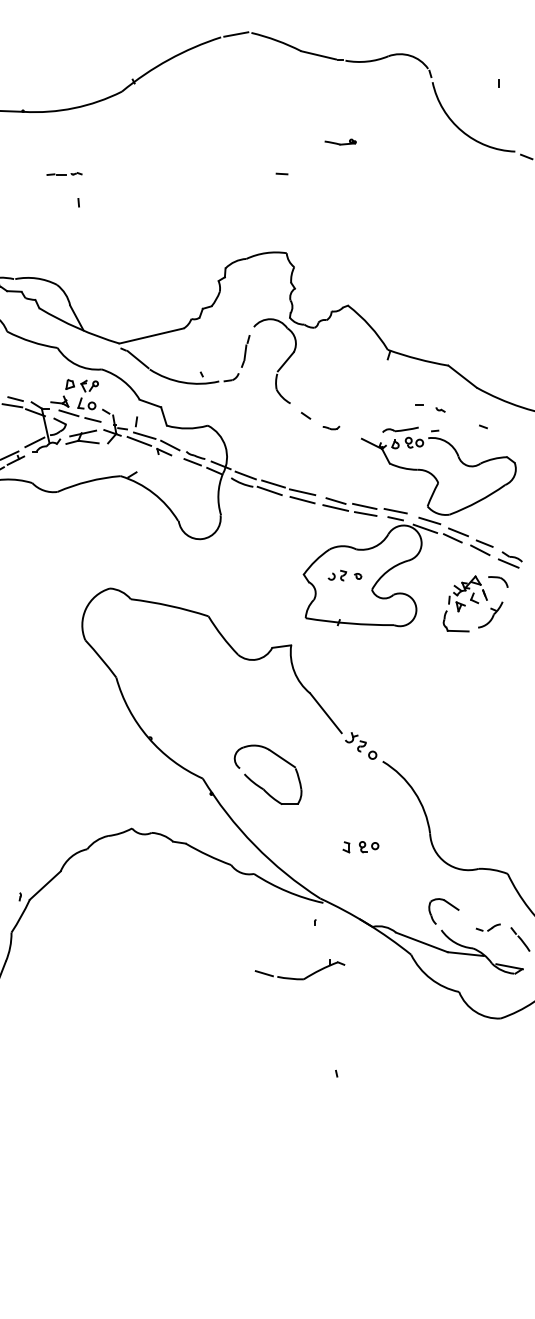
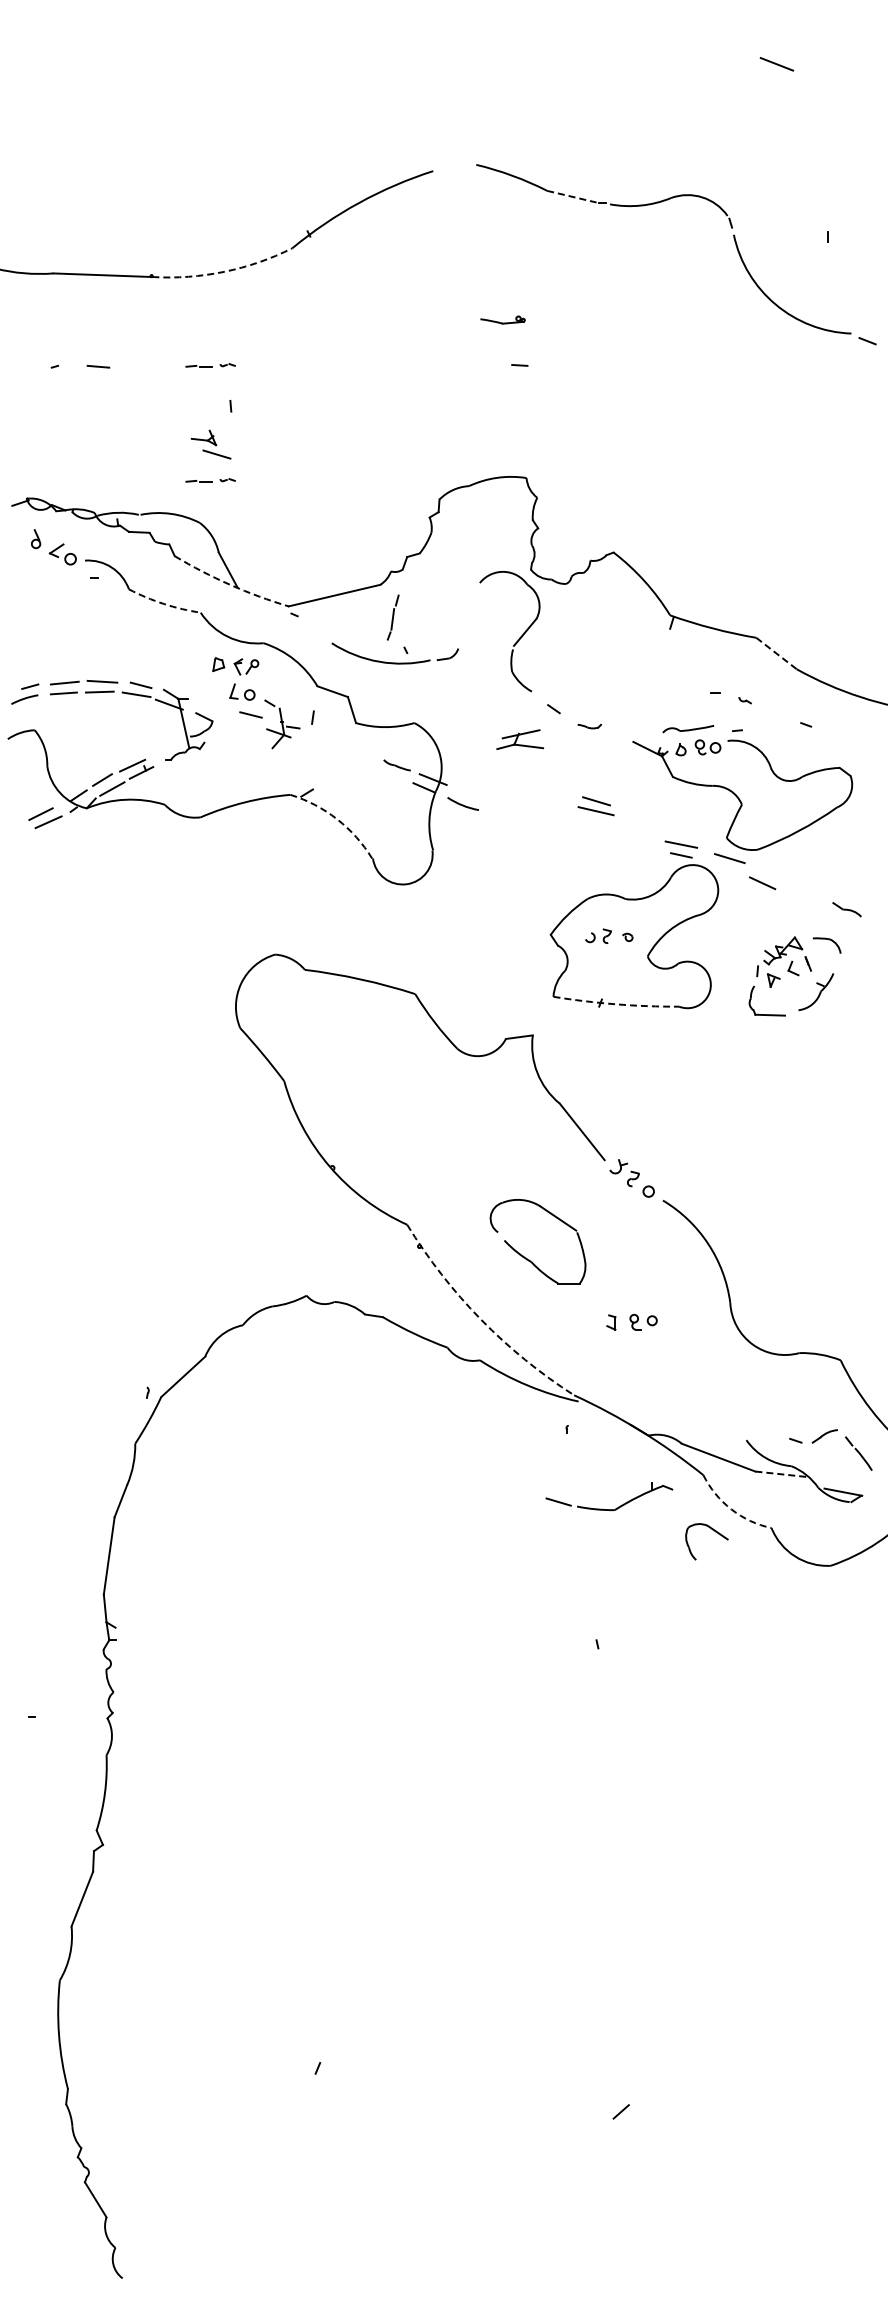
line: (236, 34) -> (454, 166), removed
line: (319, 55) -> (572, 196), solid -> dashed
arc: (74, 107) -> (224, 271), solid -> dashed
part: (340, 141) -> (502, 319), moved
part: (64, 254) -> (210, 480), added
arc: (78, 328) -> (230, 584), solid -> dashed
arc: (31, 341) -> (163, 603), solid -> dashed
part: (245, 351) -> (392, 617), moved
line: (138, 359) -> (315, 629), removed
line: (462, 376) -> (776, 653), solid -> dashed
part: (64, 406) -> (210, 444), moved
part: (82, 437) -> (519, 739), moved
line: (34, 442) -> (168, 746), removed
part: (153, 444) -> (336, 749), removed
line: (192, 461) -> (392, 774), removed
line: (245, 475) -> (467, 793), removed
line: (273, 484) -> (507, 806), removed
line: (269, 490) -> (502, 815), removed
line: (302, 492) -> (548, 817), removed
arc: (153, 493) -> (337, 819), solid -> dashed
line: (302, 499) -> (548, 828), removed
part: (335, 504) -> (595, 806), moved
line: (364, 506) -> (637, 837), removed
line: (365, 513) -> (638, 848), removed
line: (425, 528) -> (723, 869), removed
line: (458, 532) -> (770, 874), removed
line: (484, 543) -> (807, 890), removed
line: (480, 550) -> (801, 900), removed
line: (508, 563) -> (841, 919), removed
arc: (350, 623) -> (616, 1004), solid -> dashed
part: (260, 786) -> (526, 1257), moved
arc: (254, 845) -> (480, 1319), solid -> dashed
part: (447, 903) -> (712, 1530), moved
part: (487, 927) -> (812, 1436), size x1.4
line: (465, 954) -> (780, 1474), solid -> dashed
part: (300, 978) -> (609, 1509), moved
arc: (430, 978) -> (731, 1509), solid -> dashed

